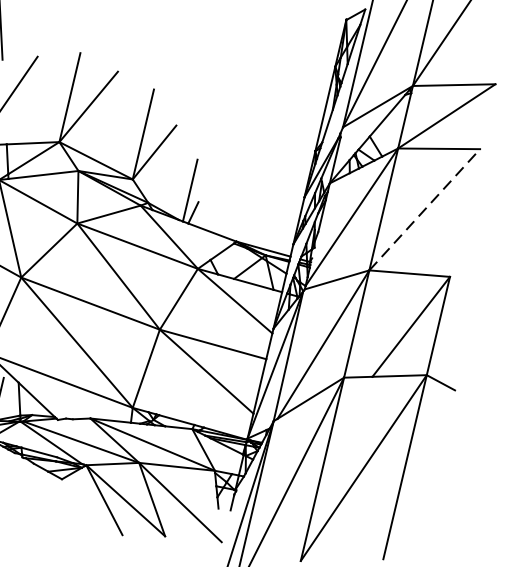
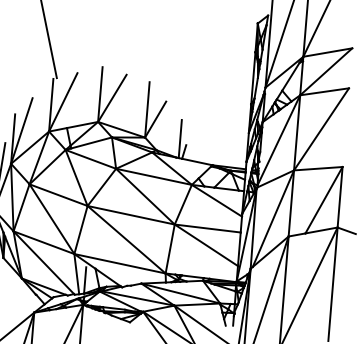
line: (424, 208) -> (321, 128), dashed -> solid

